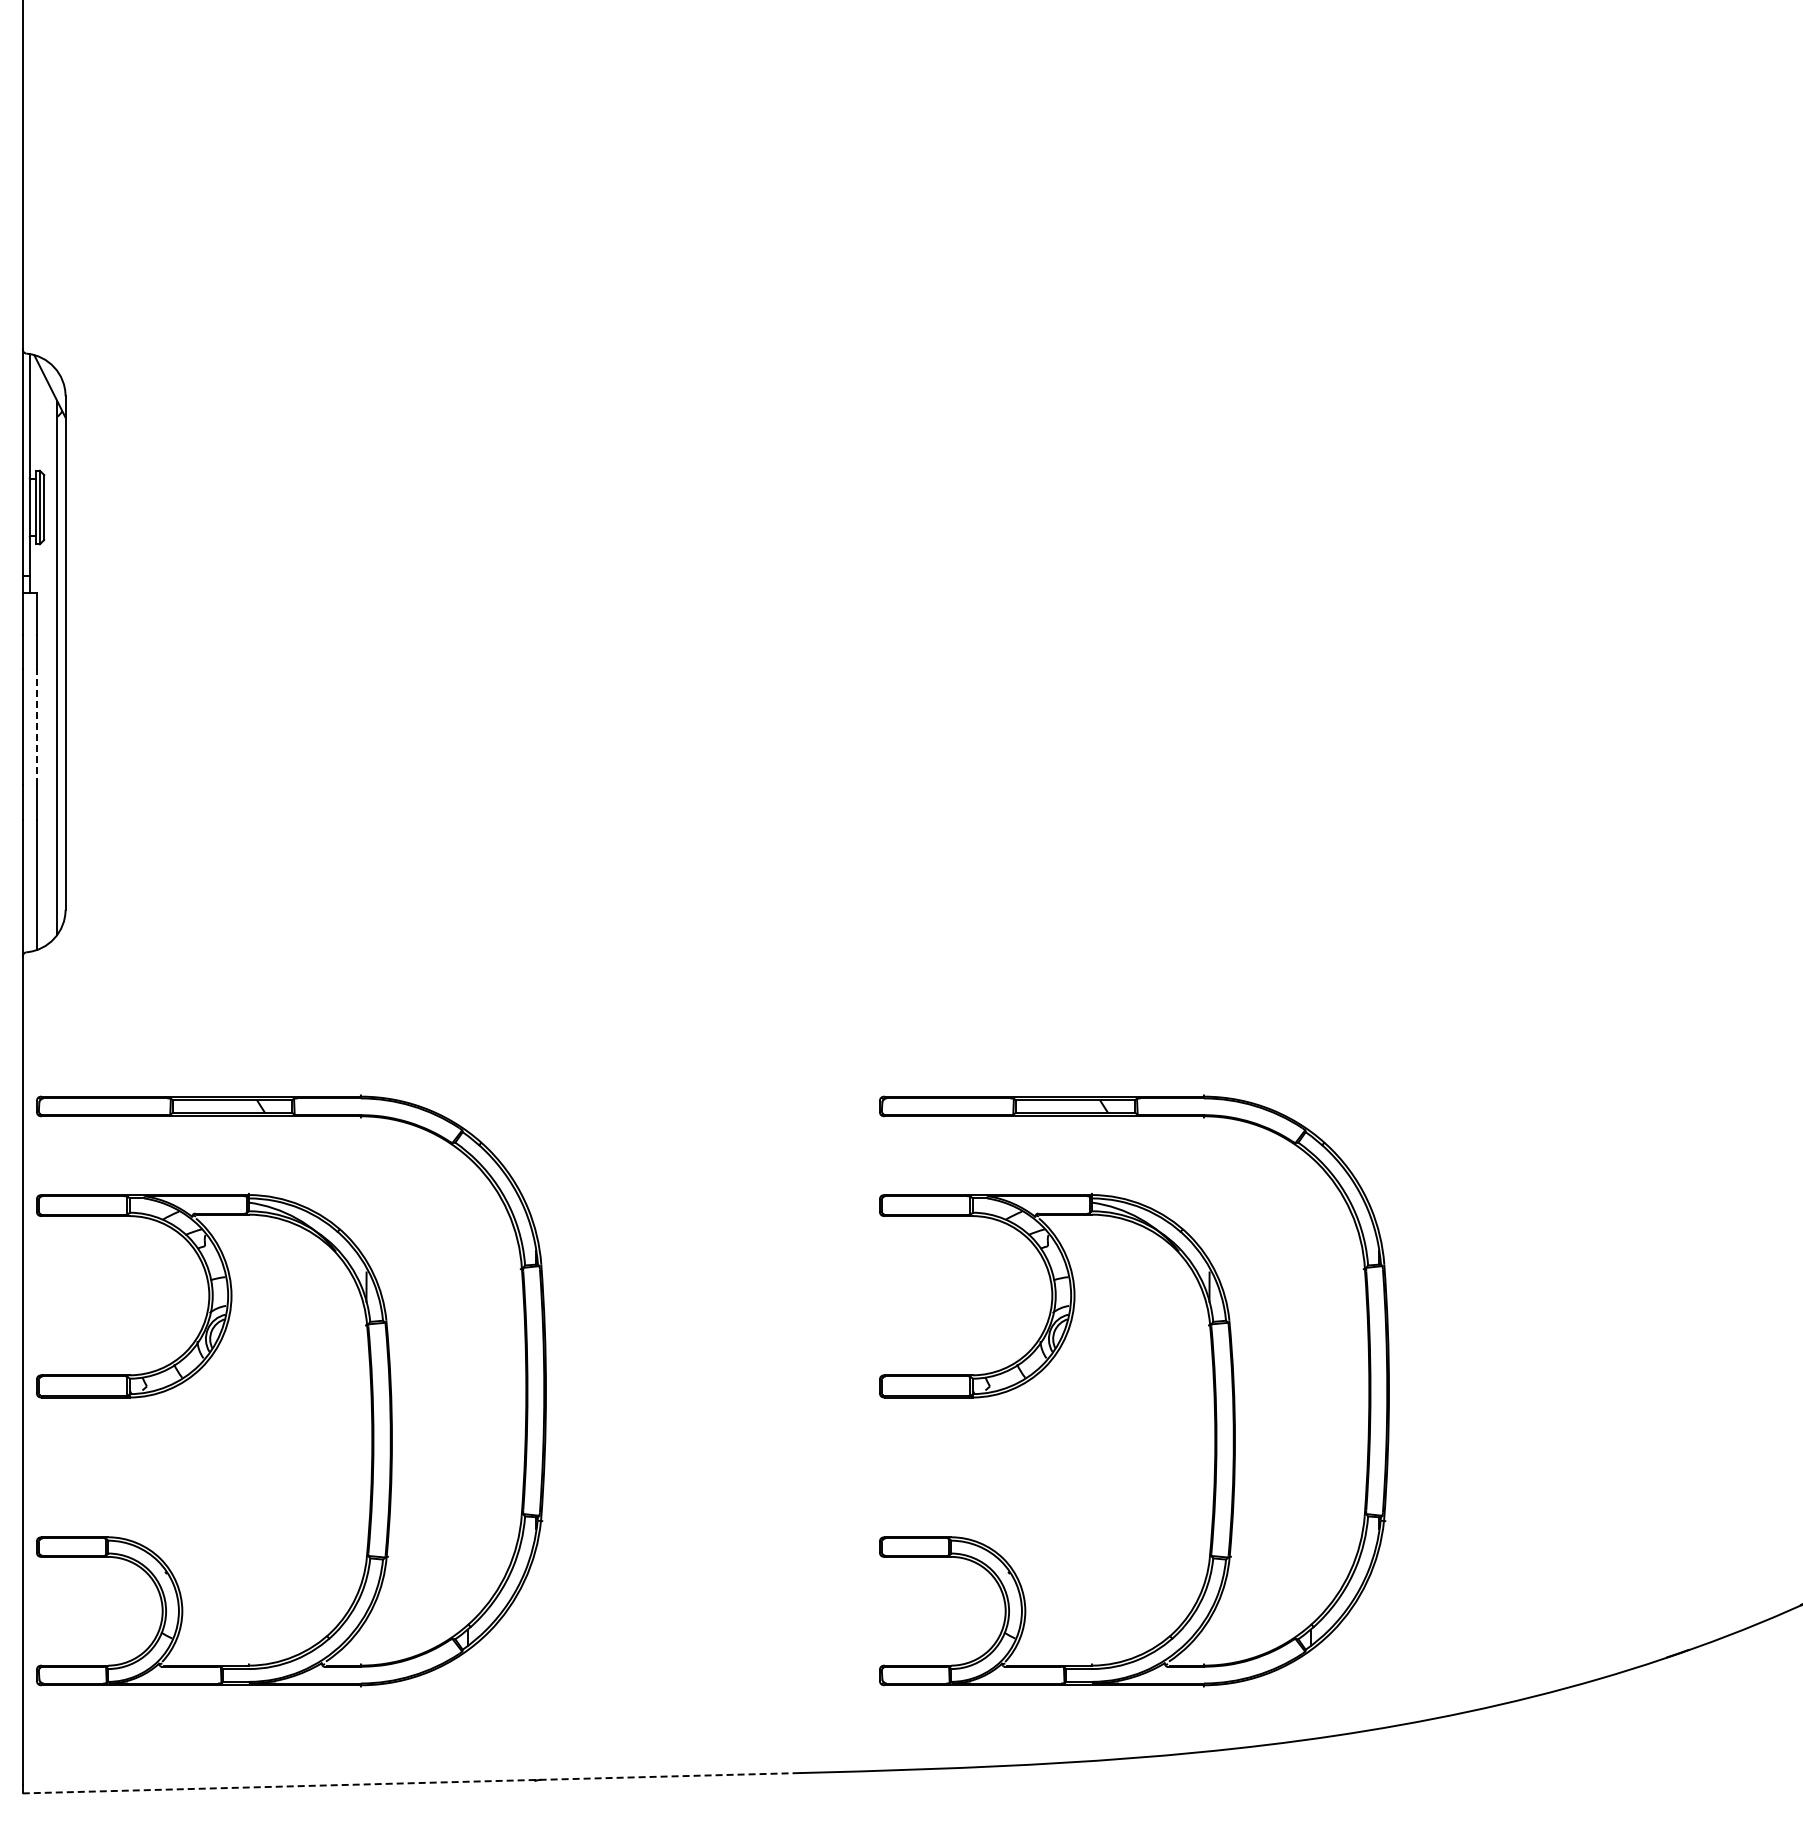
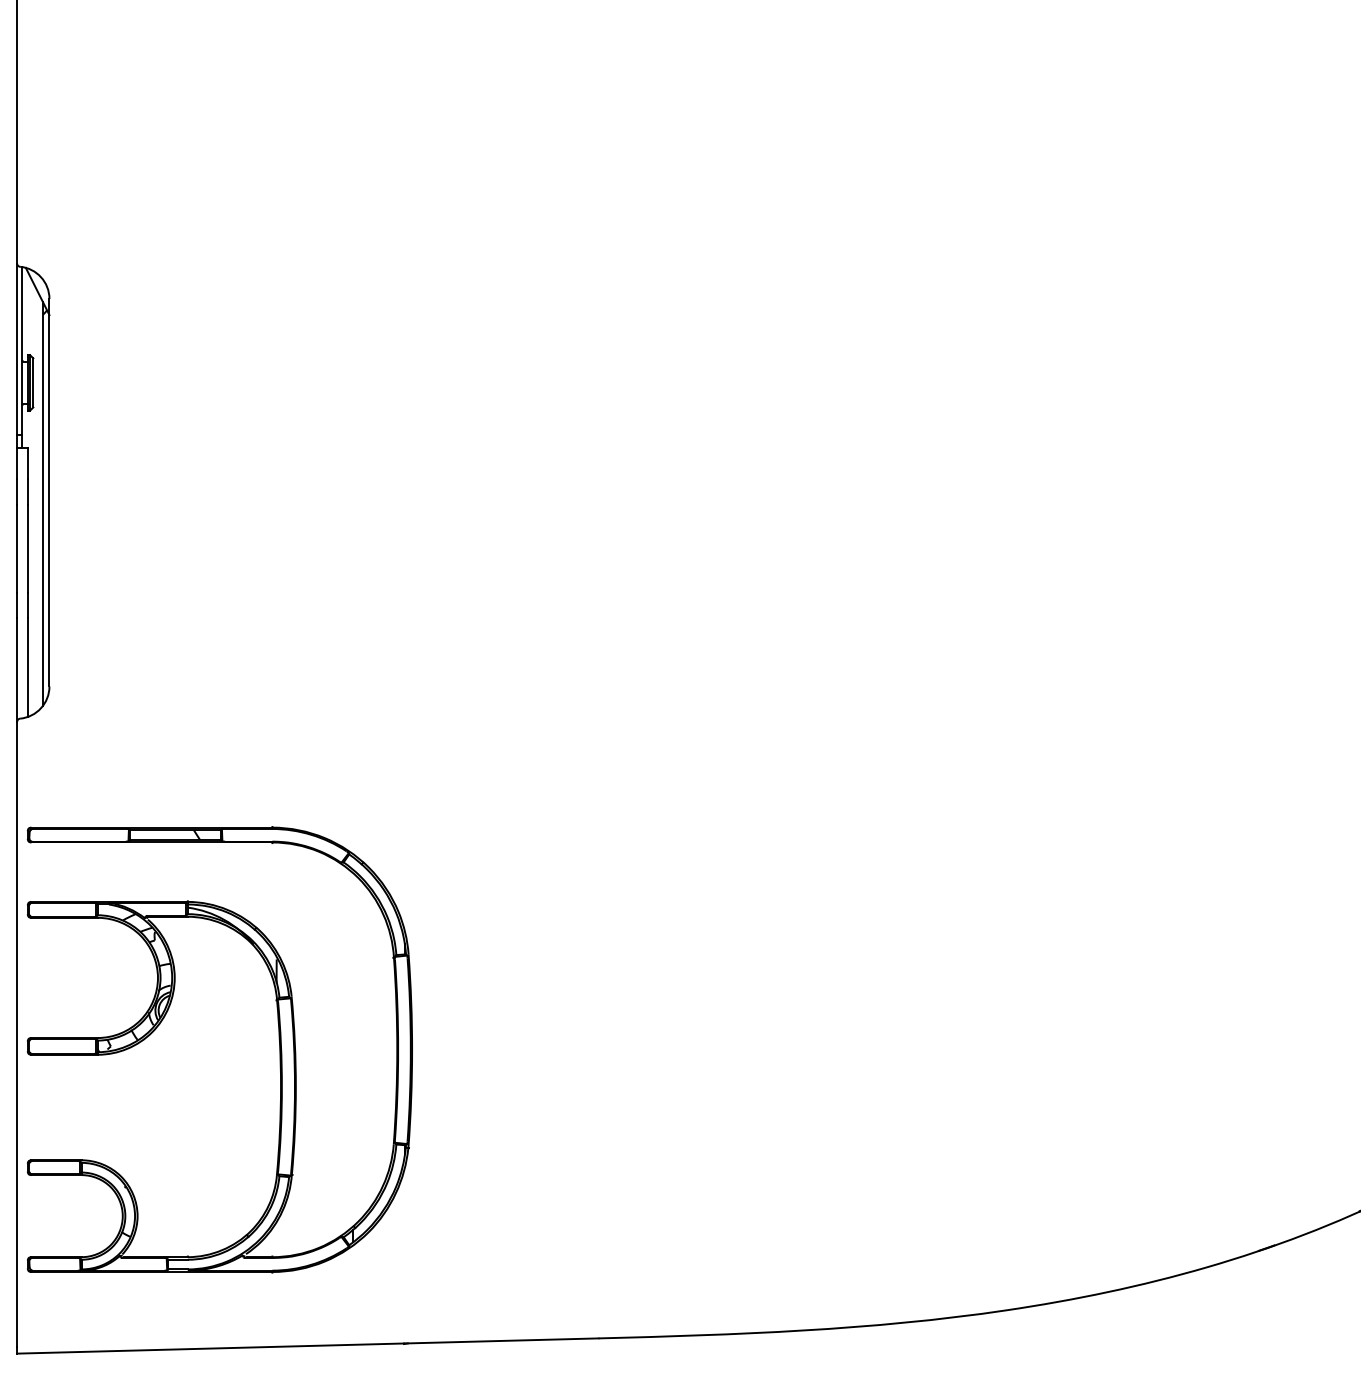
line: (36, 726) -> (27, 548), dashed -> solid
part: (1212, 1378) -> (915, 1040), removed
line: (408, 1783) -> (308, 1346), dashed -> solid

